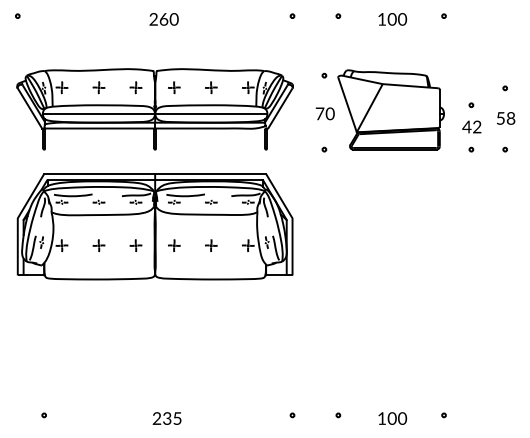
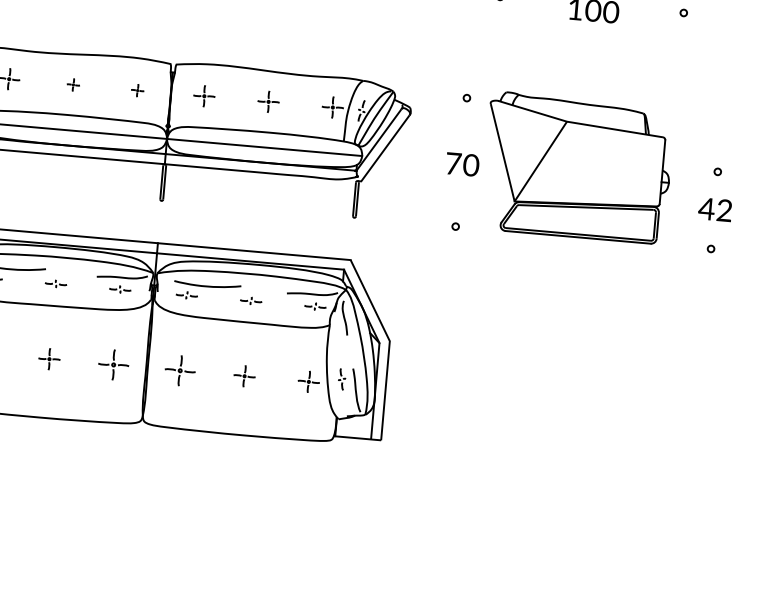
part: (98, 87) -> (72, 84), size x0.6
part: (135, 87) -> (136, 89), size x0.6
part: (135, 245) -> (112, 364), size x1.4
part: (174, 245) -> (180, 370), size x1.4

